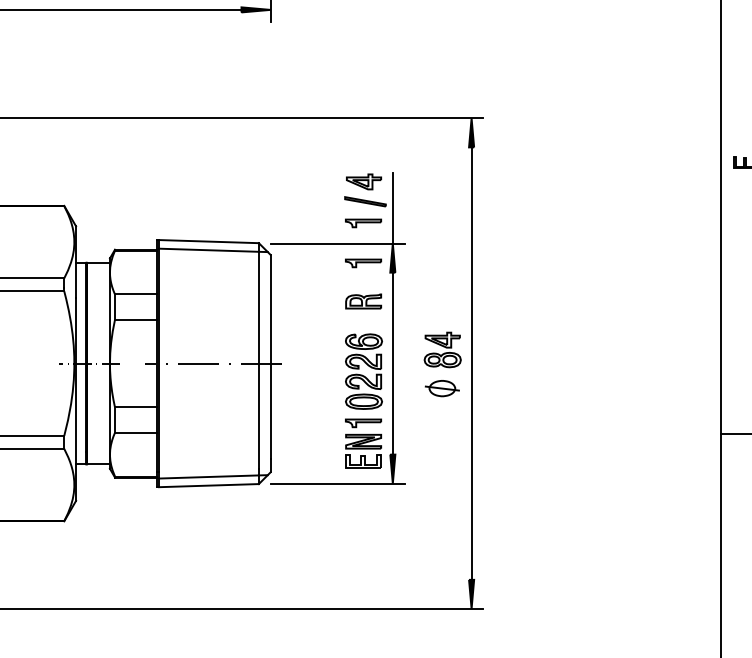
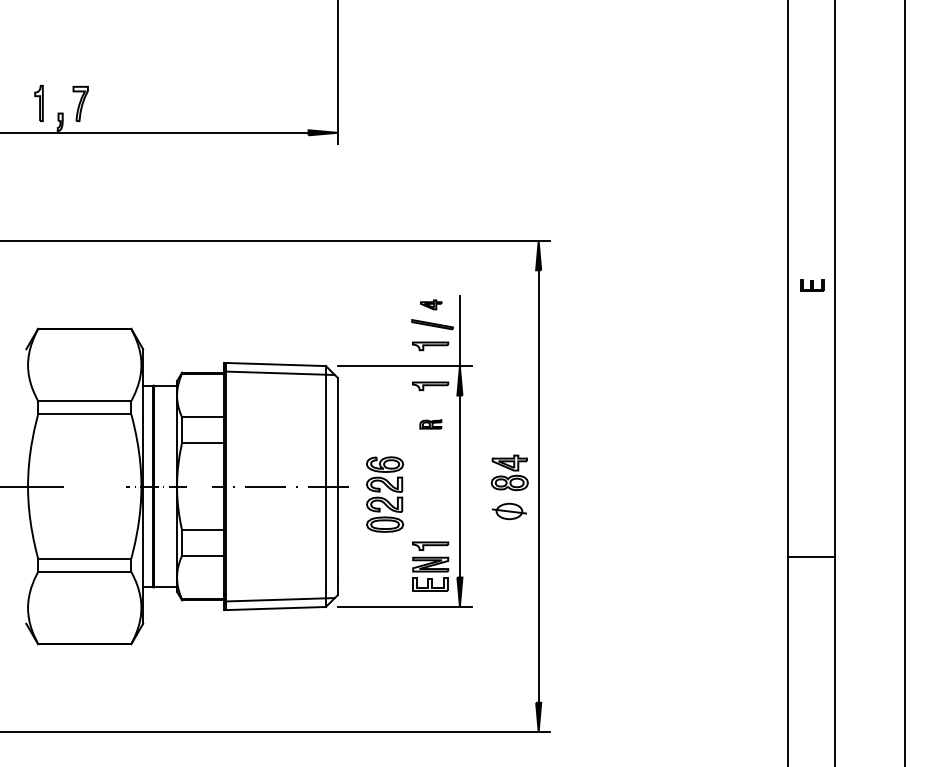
part: (364, 181) -> (431, 304), size x0.6
part: (363, 301) -> (430, 424), size x0.6
part: (364, 371) -> (385, 494), moved

